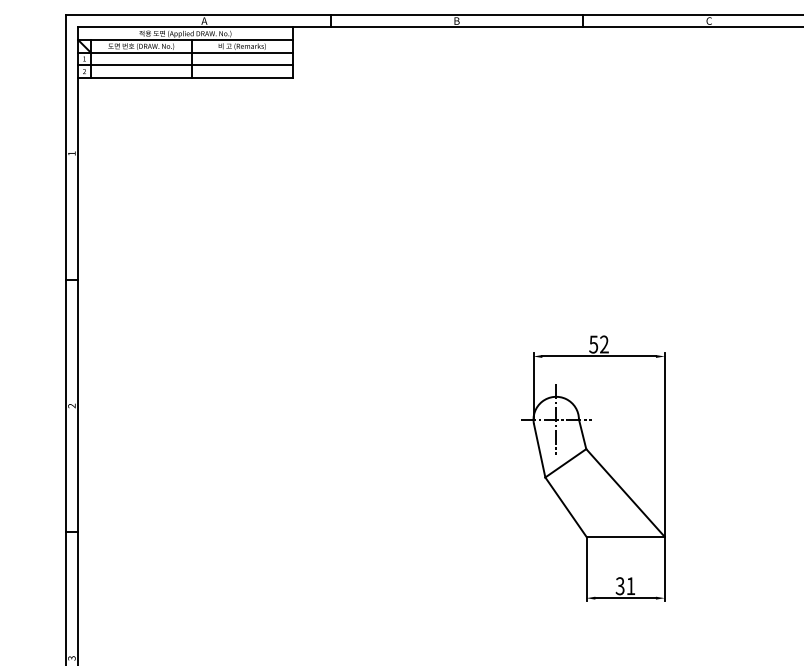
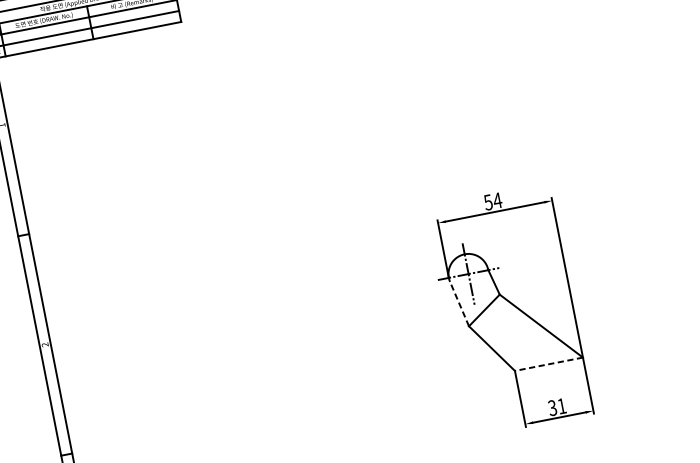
text: (604, 344) -> (497, 200), 52 -> 54
line: (539, 450) -> (459, 303), solid -> dashed
line: (625, 536) -> (548, 363), solid -> dashed

